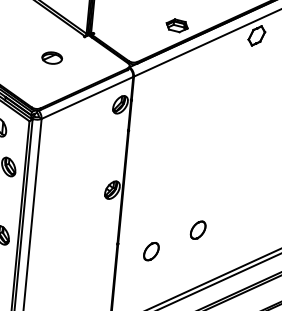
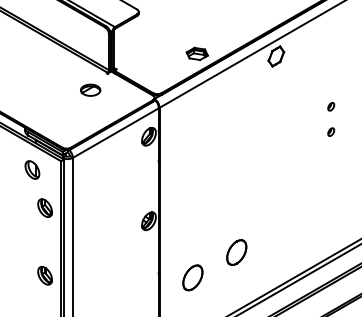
part: (52, 57) -> (90, 89), moved
part: (197, 230) -> (236, 252), size x1.4
part: (151, 251) -> (192, 277), size x1.4

